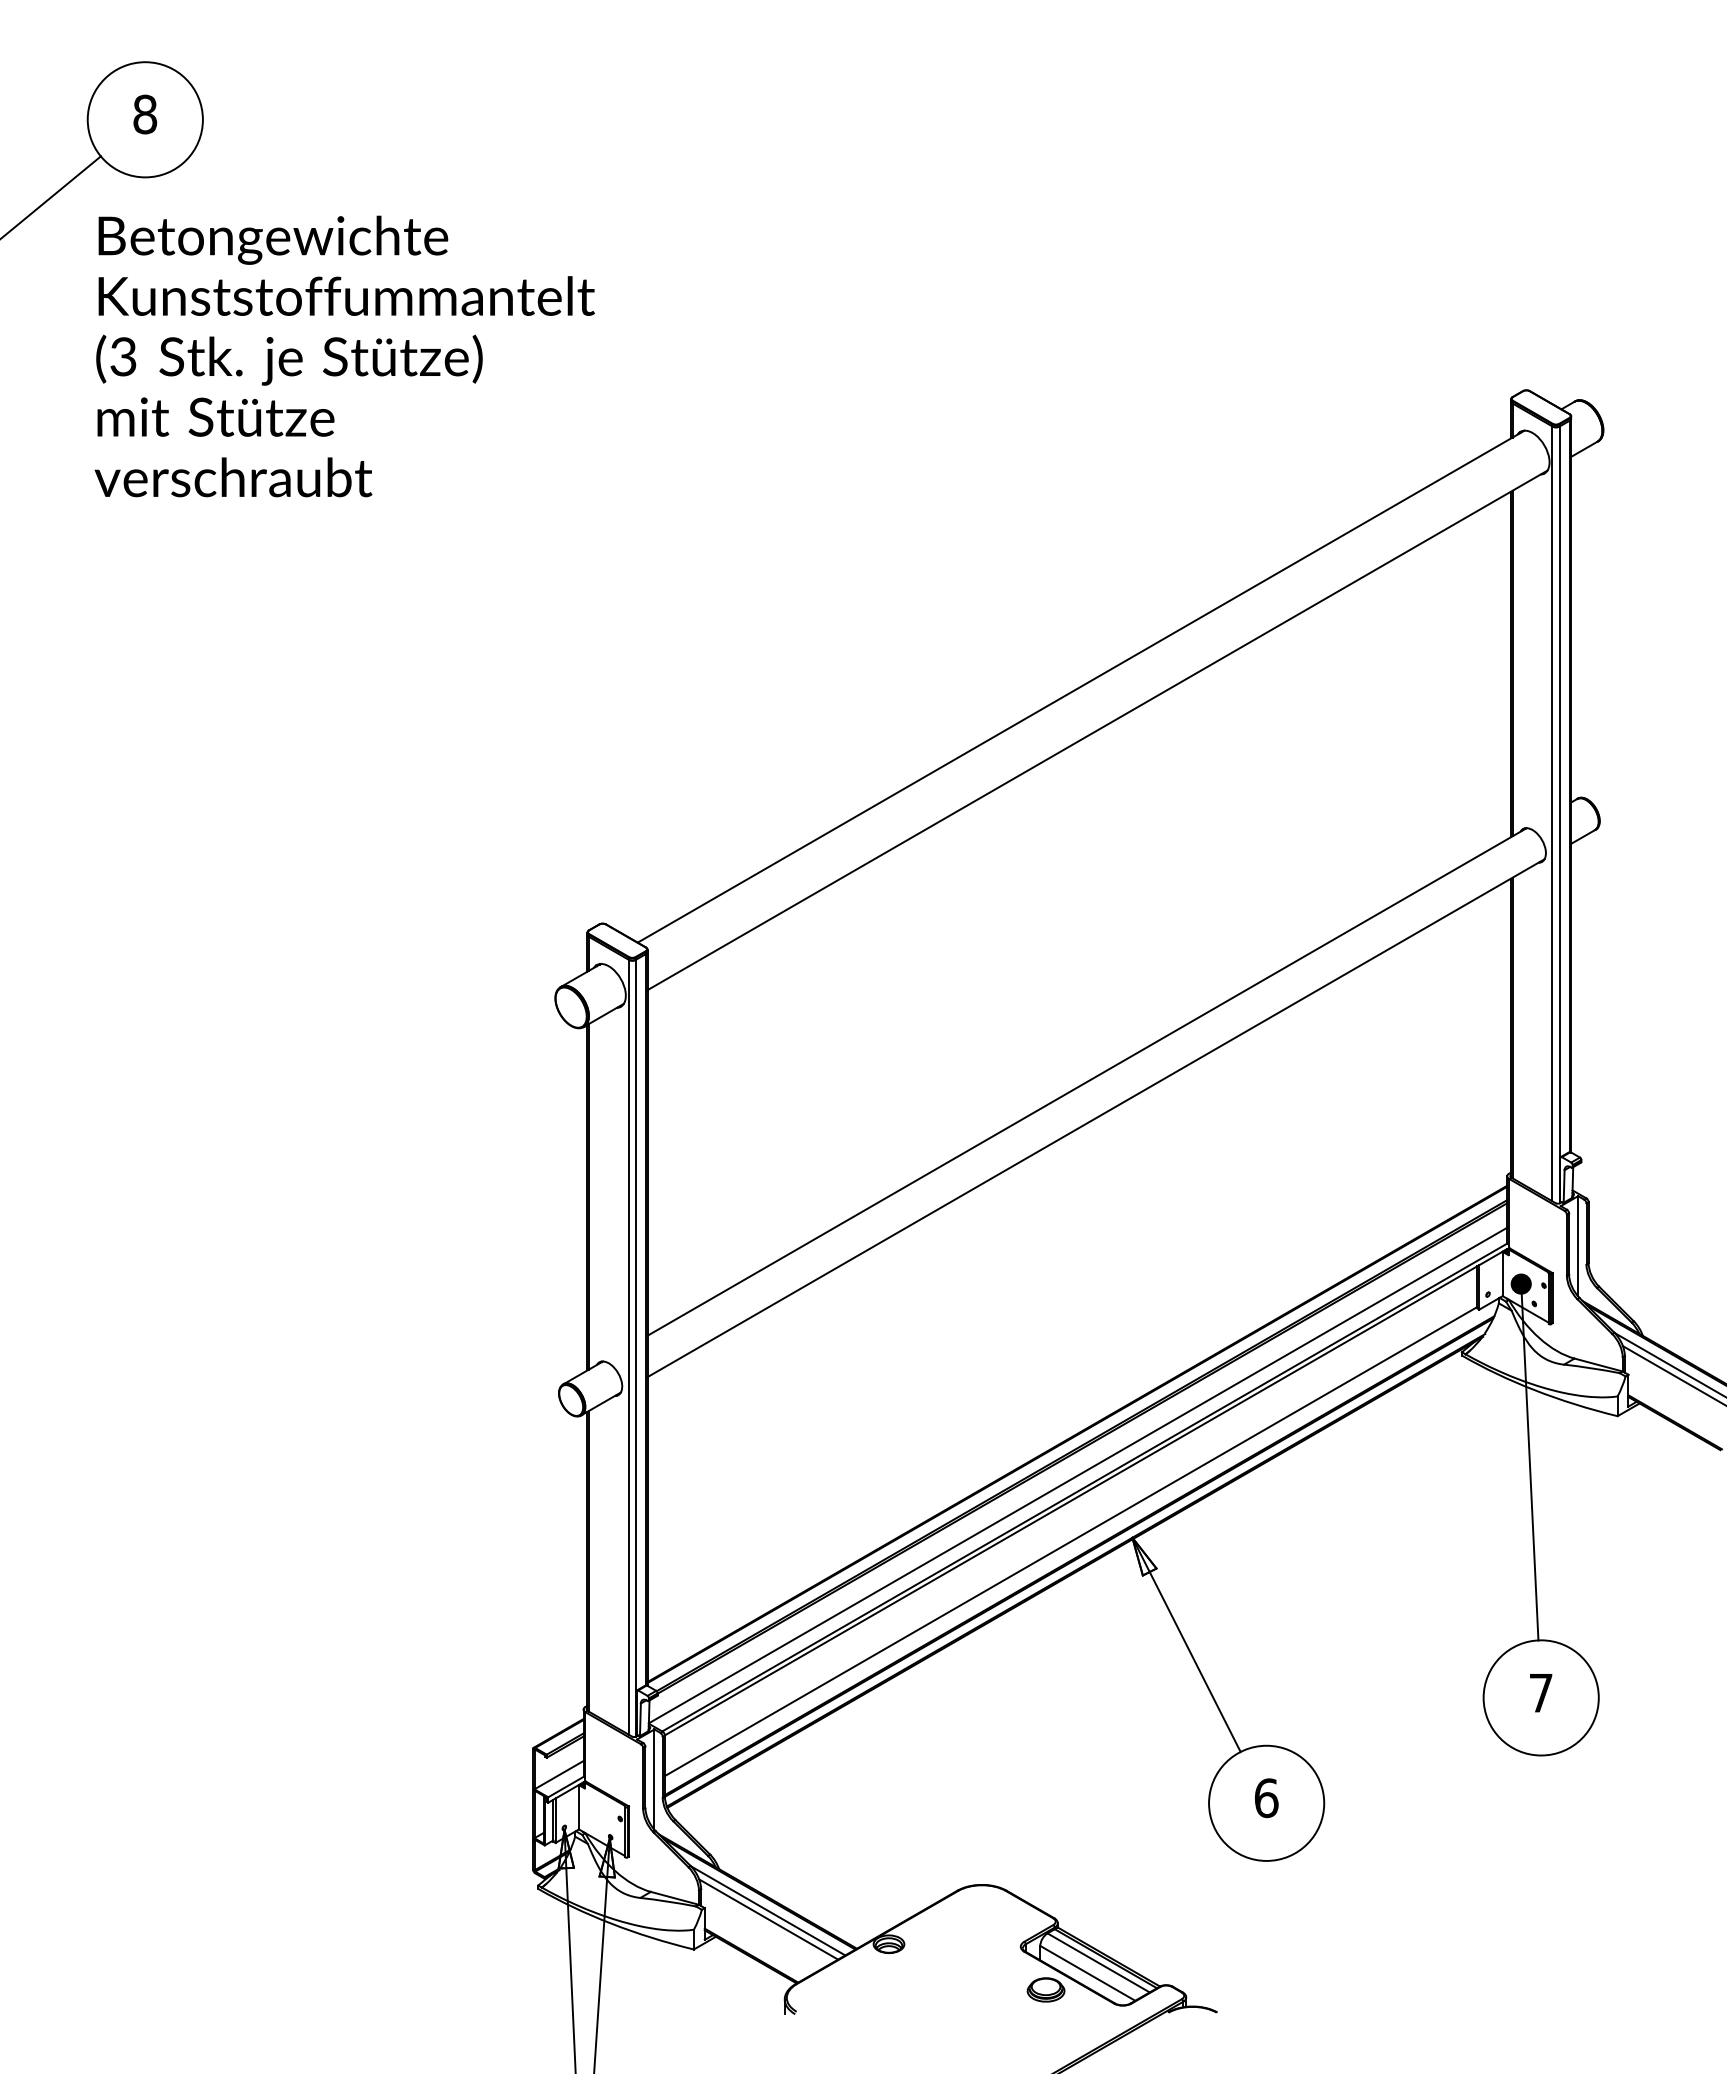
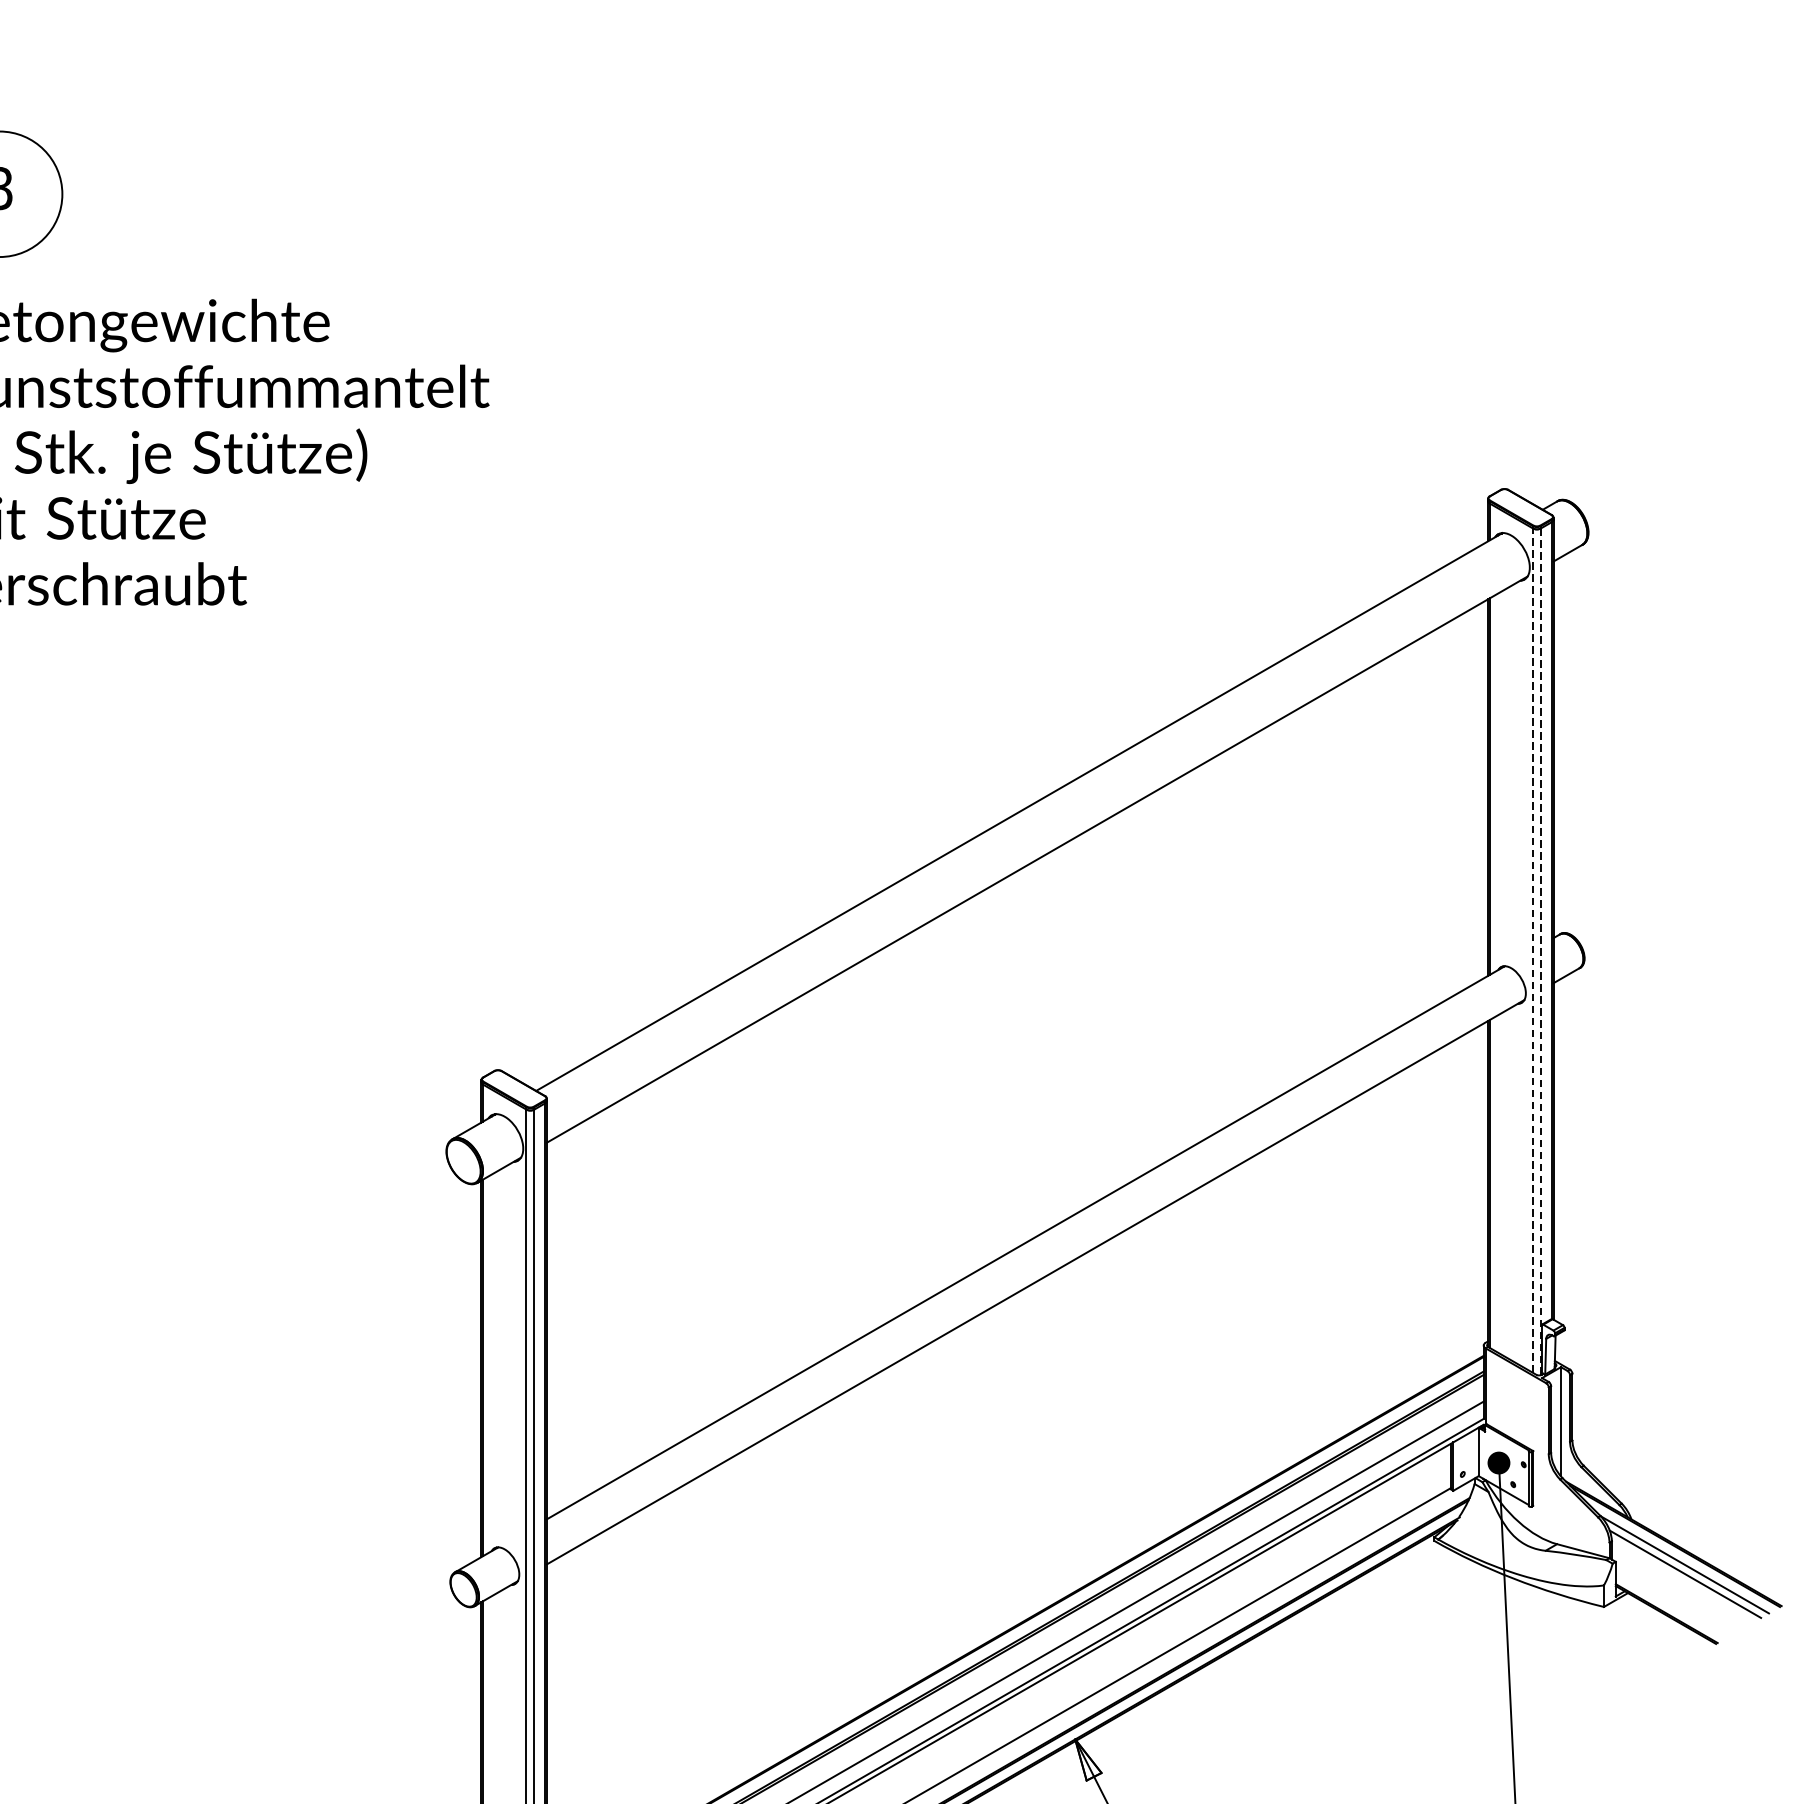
line: (1552, 813) -> (1533, 950), solid -> dashed
line: (1559, 814) -> (1540, 951), solid -> dashed

